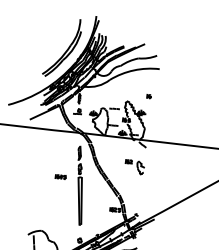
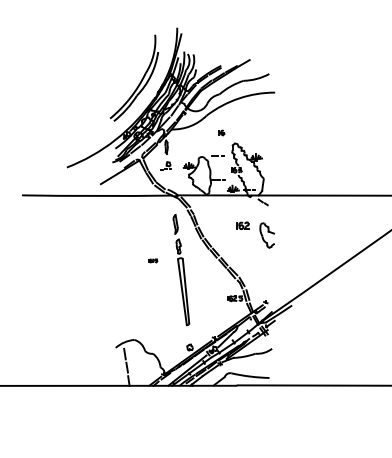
part: (149, 96) -> (221, 132), moved
part: (134, 166) -> (255, 234), size x1.4
part: (60, 176) -> (152, 260), size x0.6

